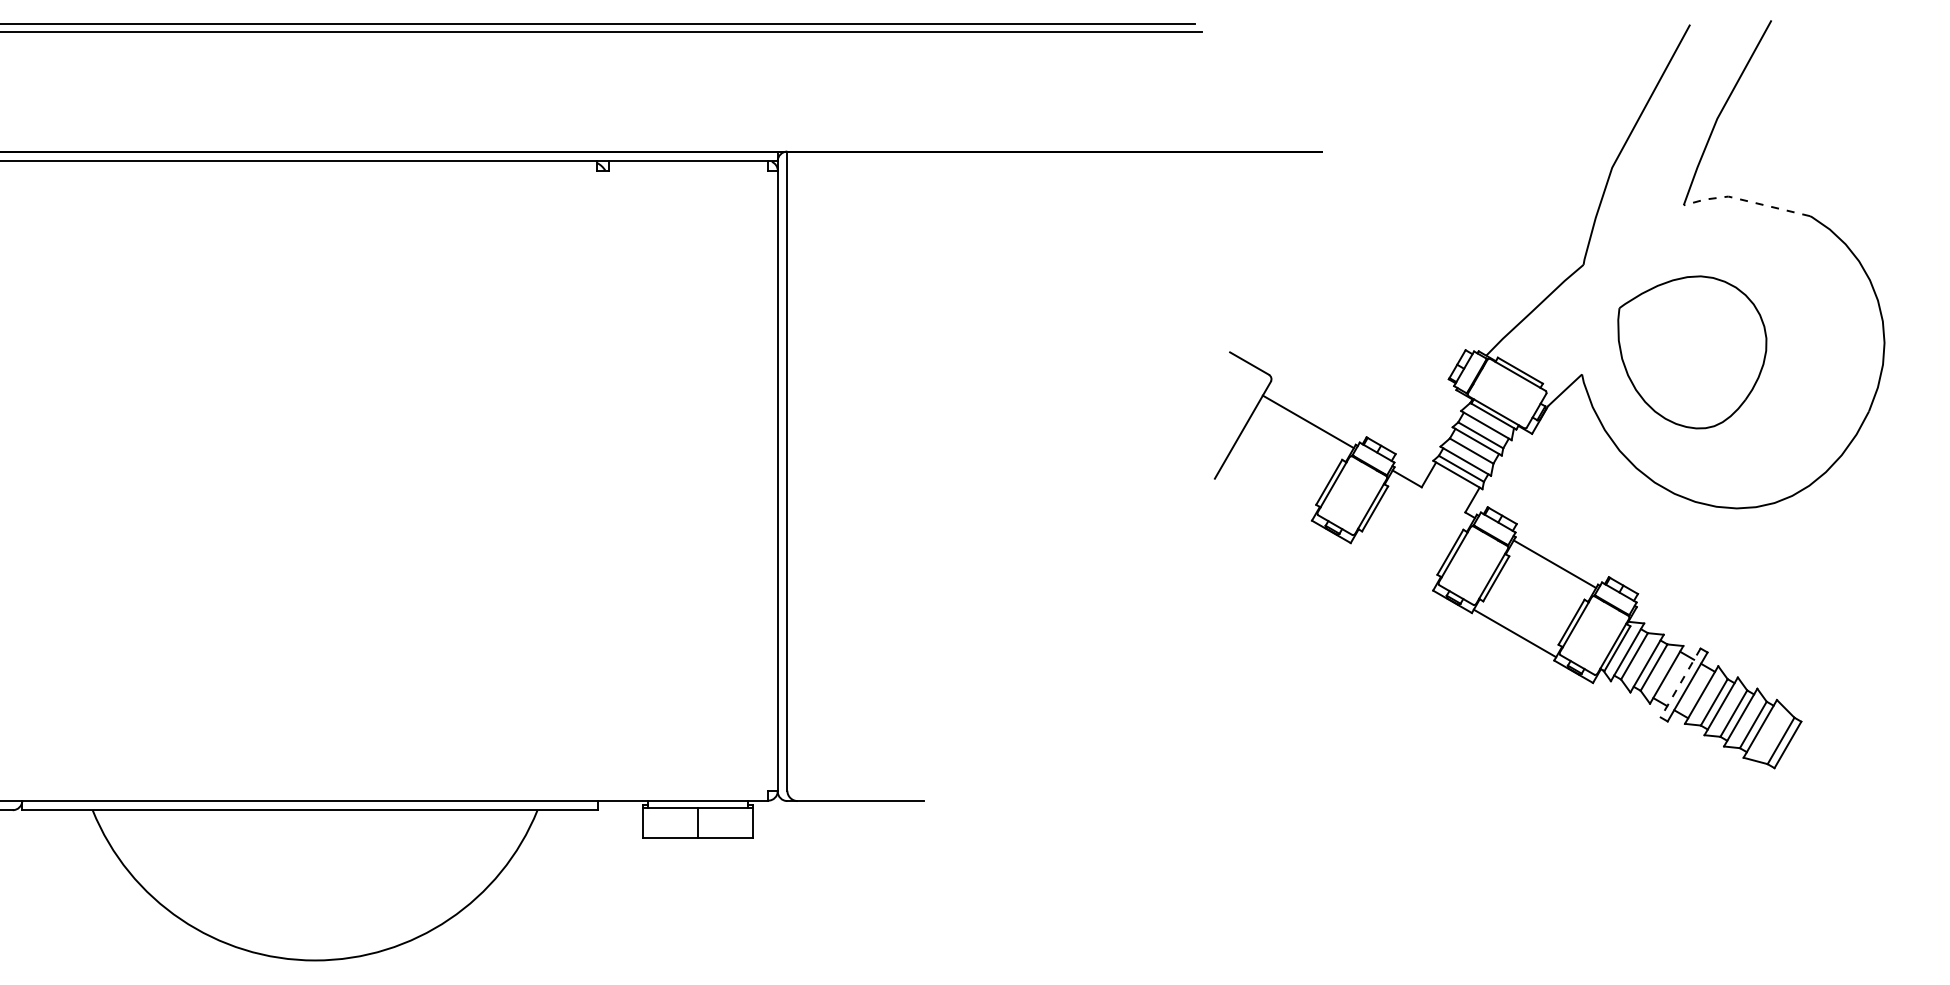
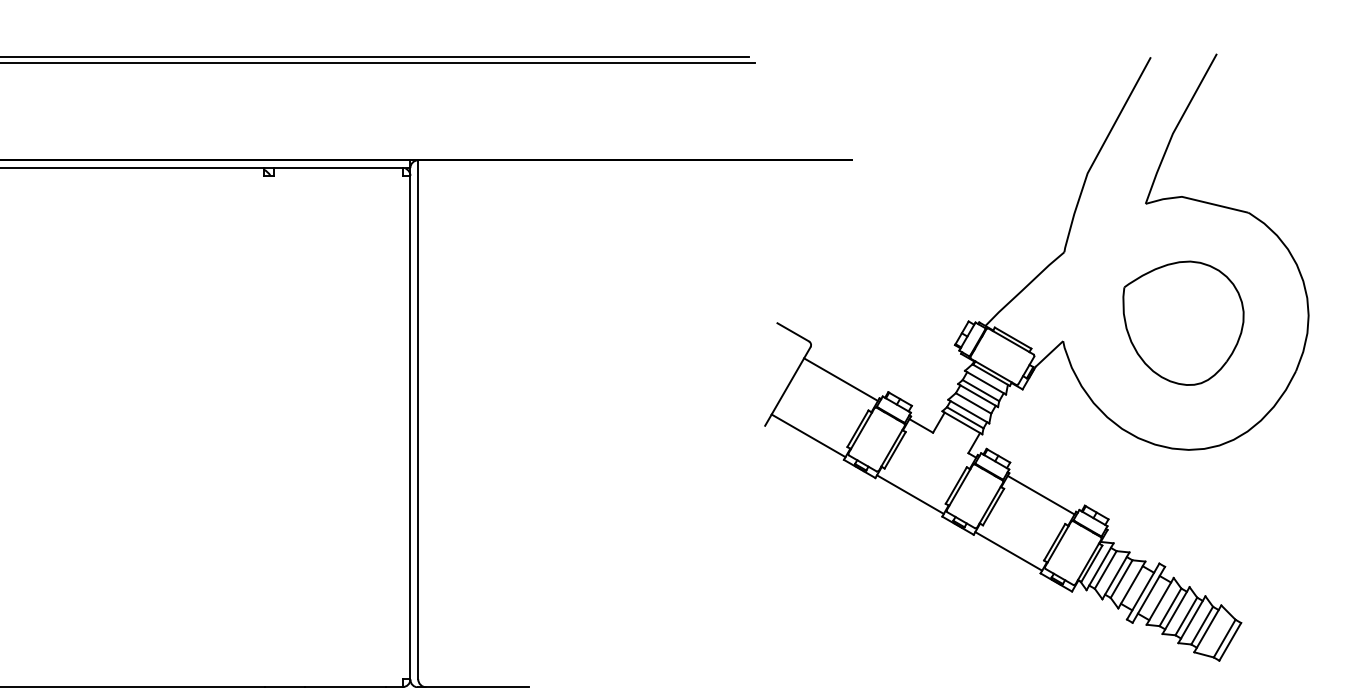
line: (1744, 200) -> (1194, 200), dashed -> solid
part: (1692, 352) -> (1183, 323), moved
line: (1267, 490) -> (807, 435), added
line: (1393, 563) -> (910, 494), added
line: (1680, 682) -> (1143, 591), dashed -> solid

